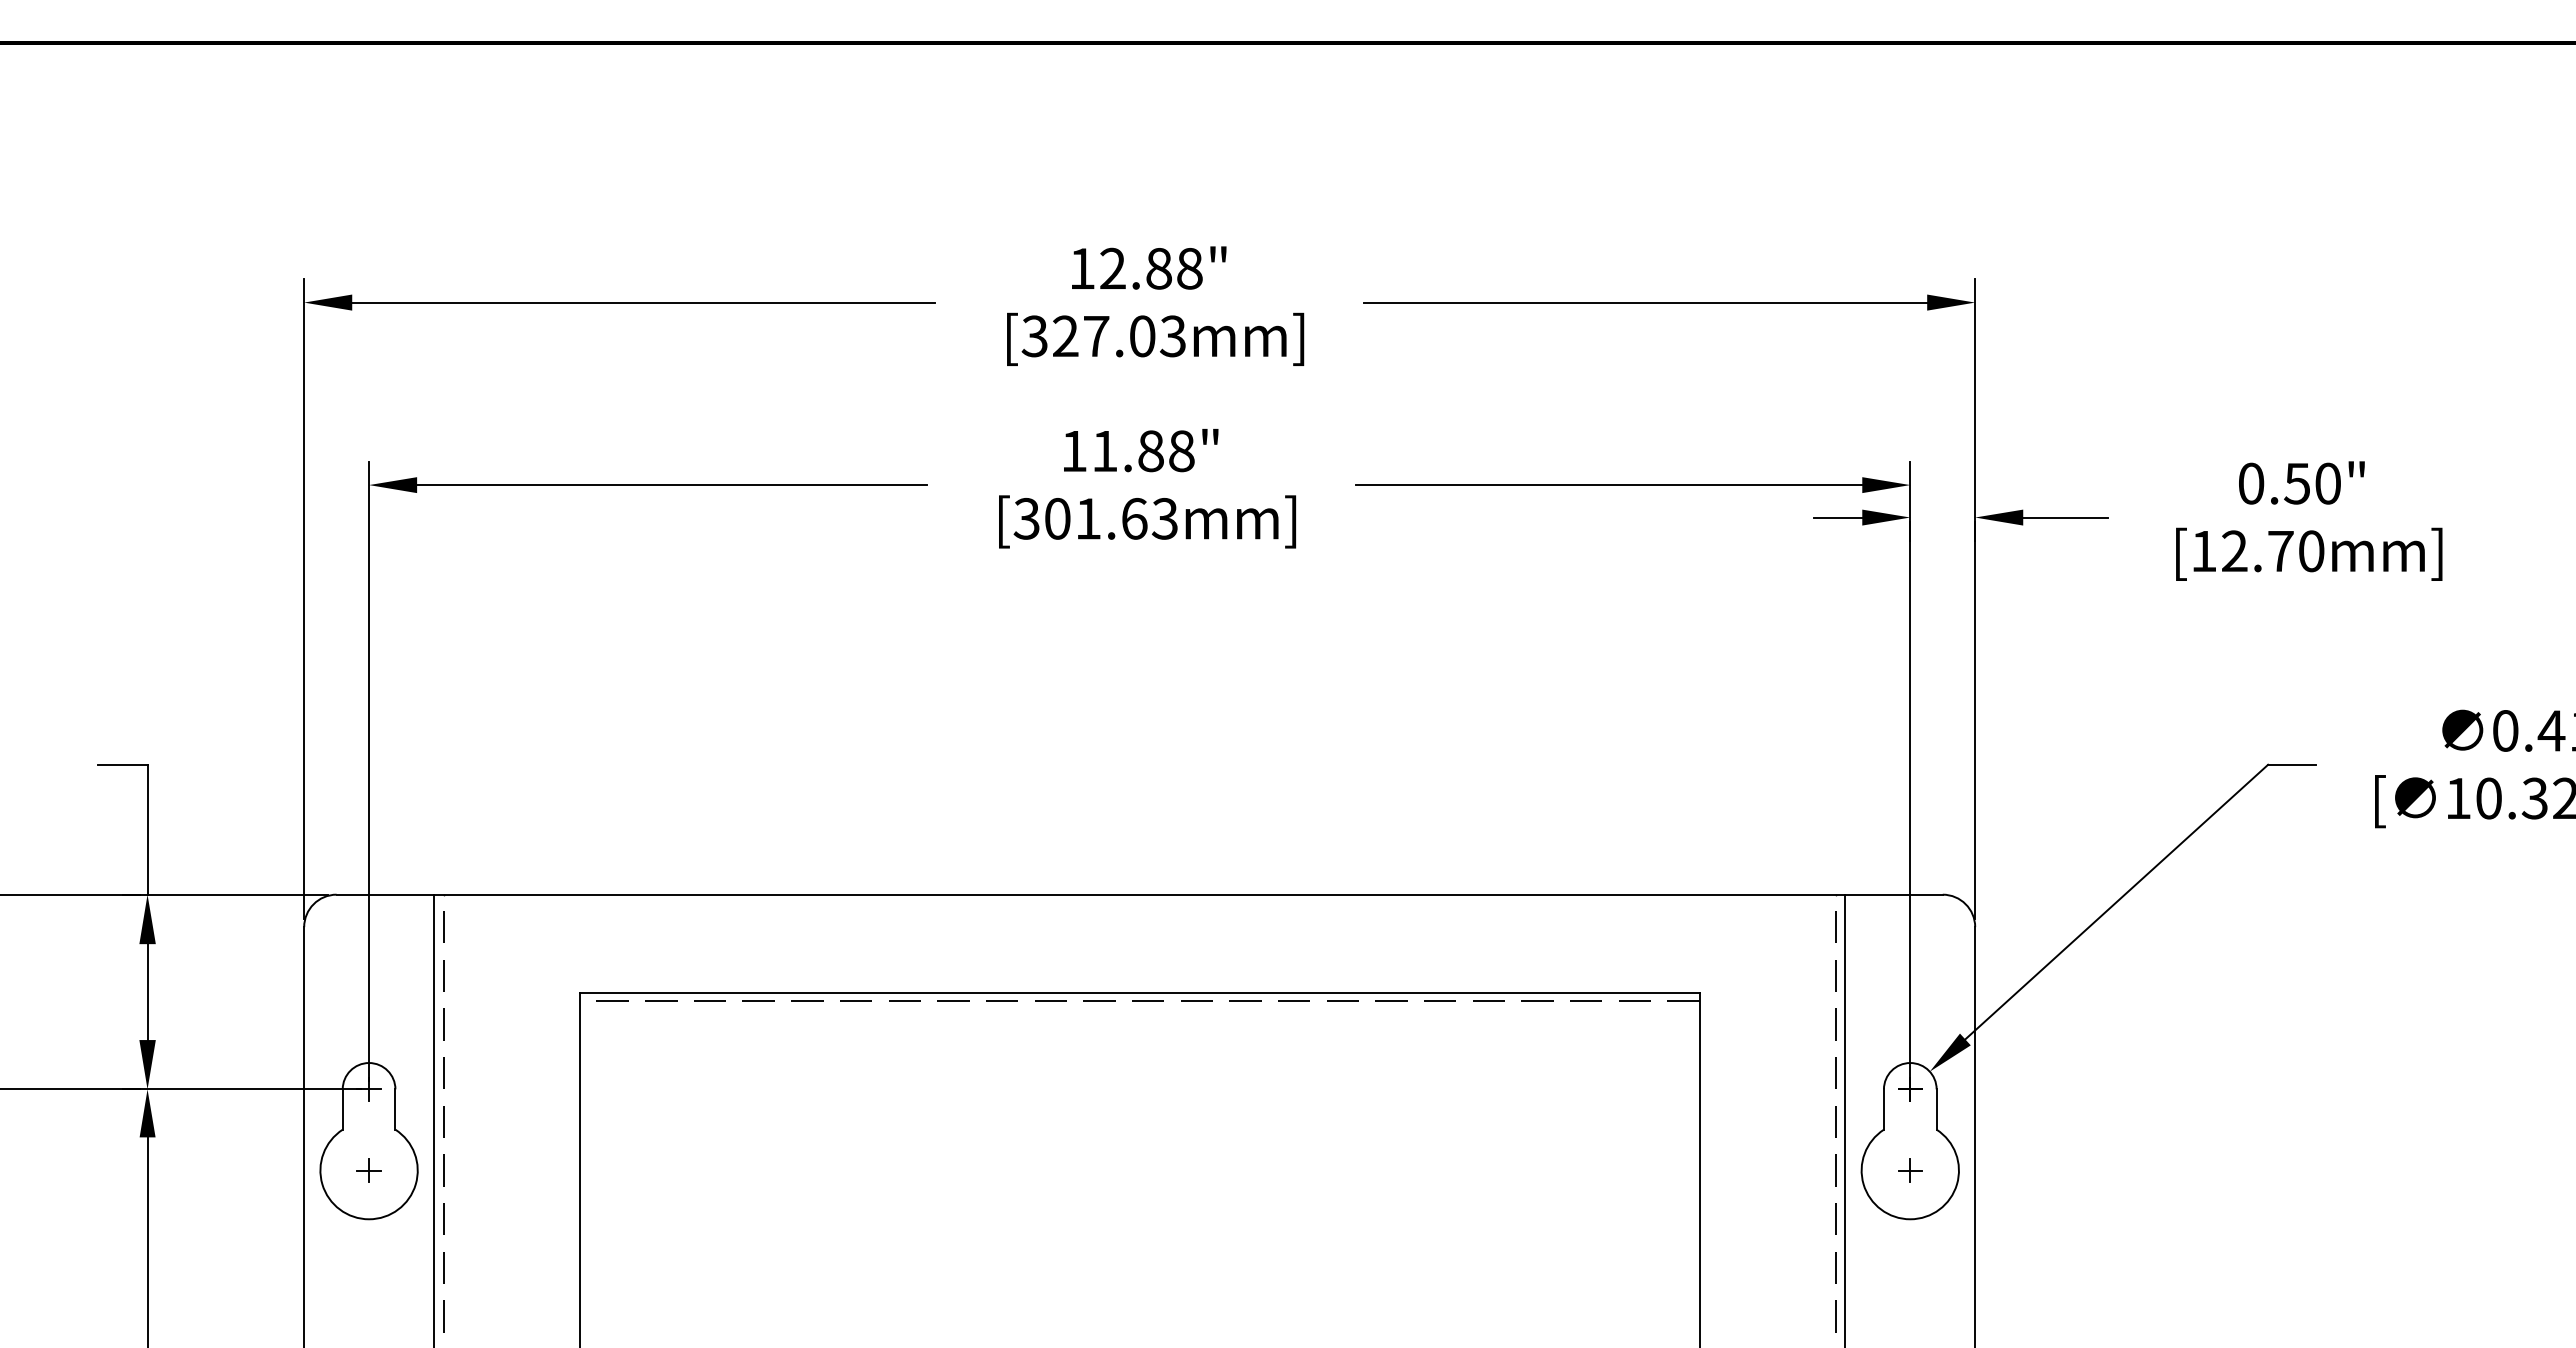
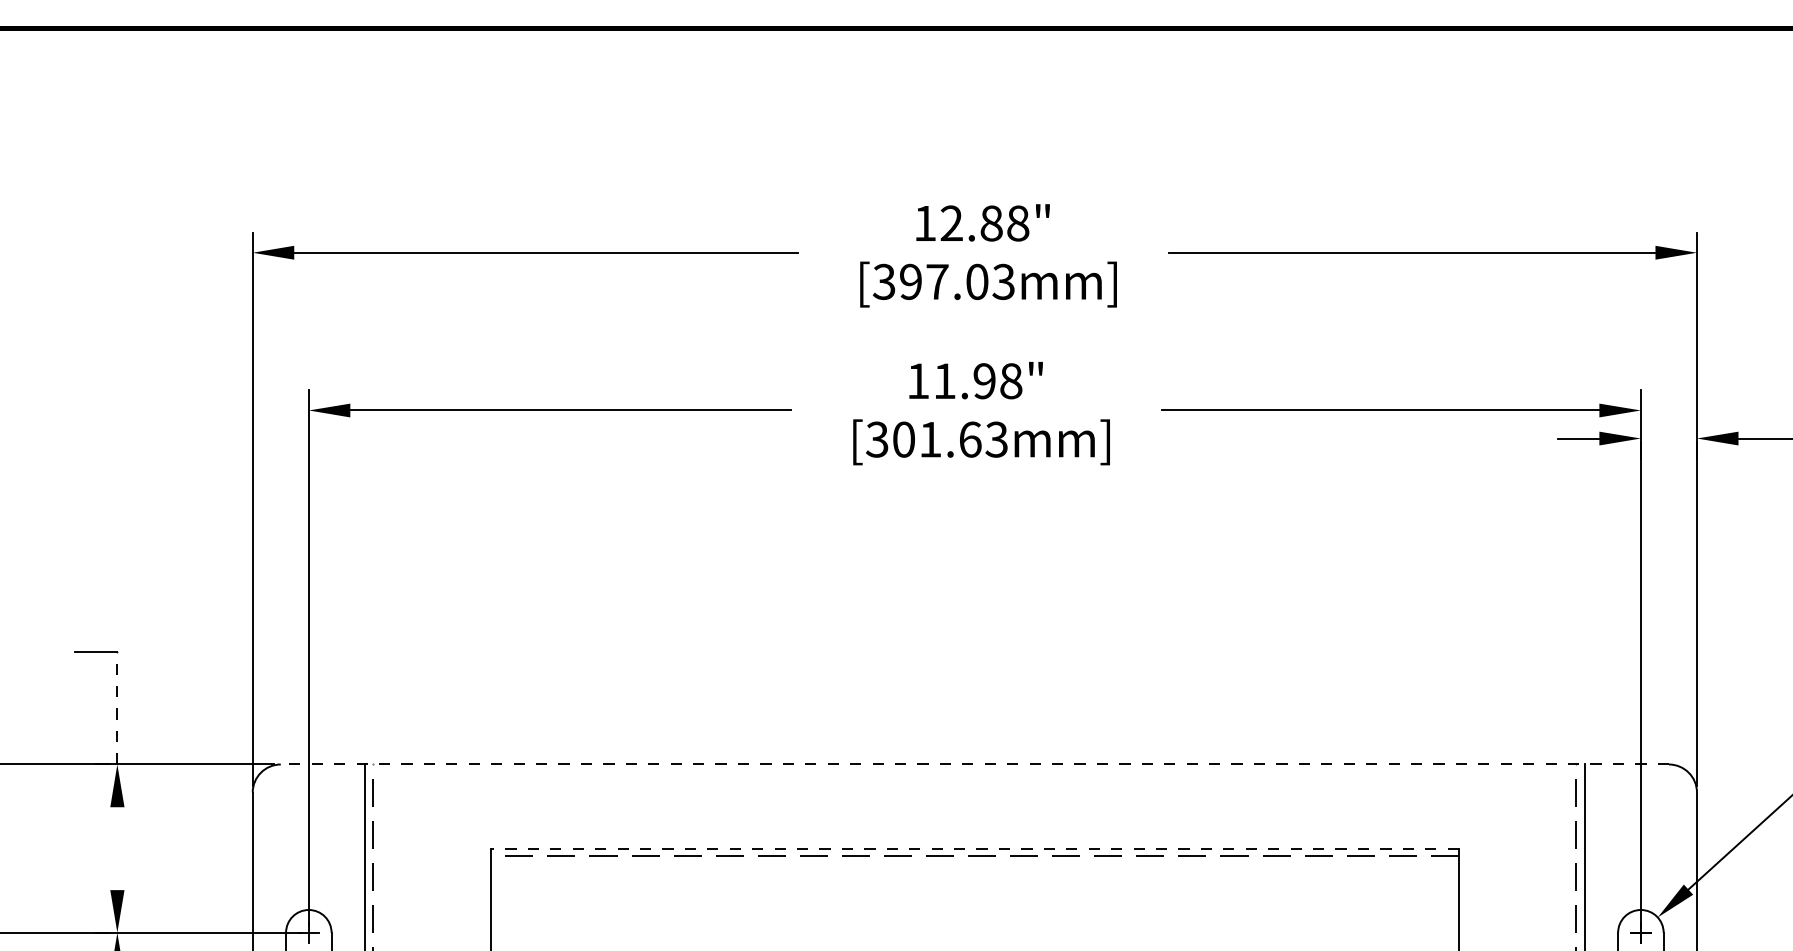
text: (1065, 336) -> (910, 282), [327.03mm] -> [397.03mm]
text: (1150, 451) -> (984, 381), 11.88" -> 11.98"
line: (147, 829) -> (117, 708), solid -> dashed
line: (1139, 894) -> (974, 764), solid -> dashed
line: (147, 992) -> (117, 849), removed
line: (1139, 992) -> (974, 849), solid -> dashed

